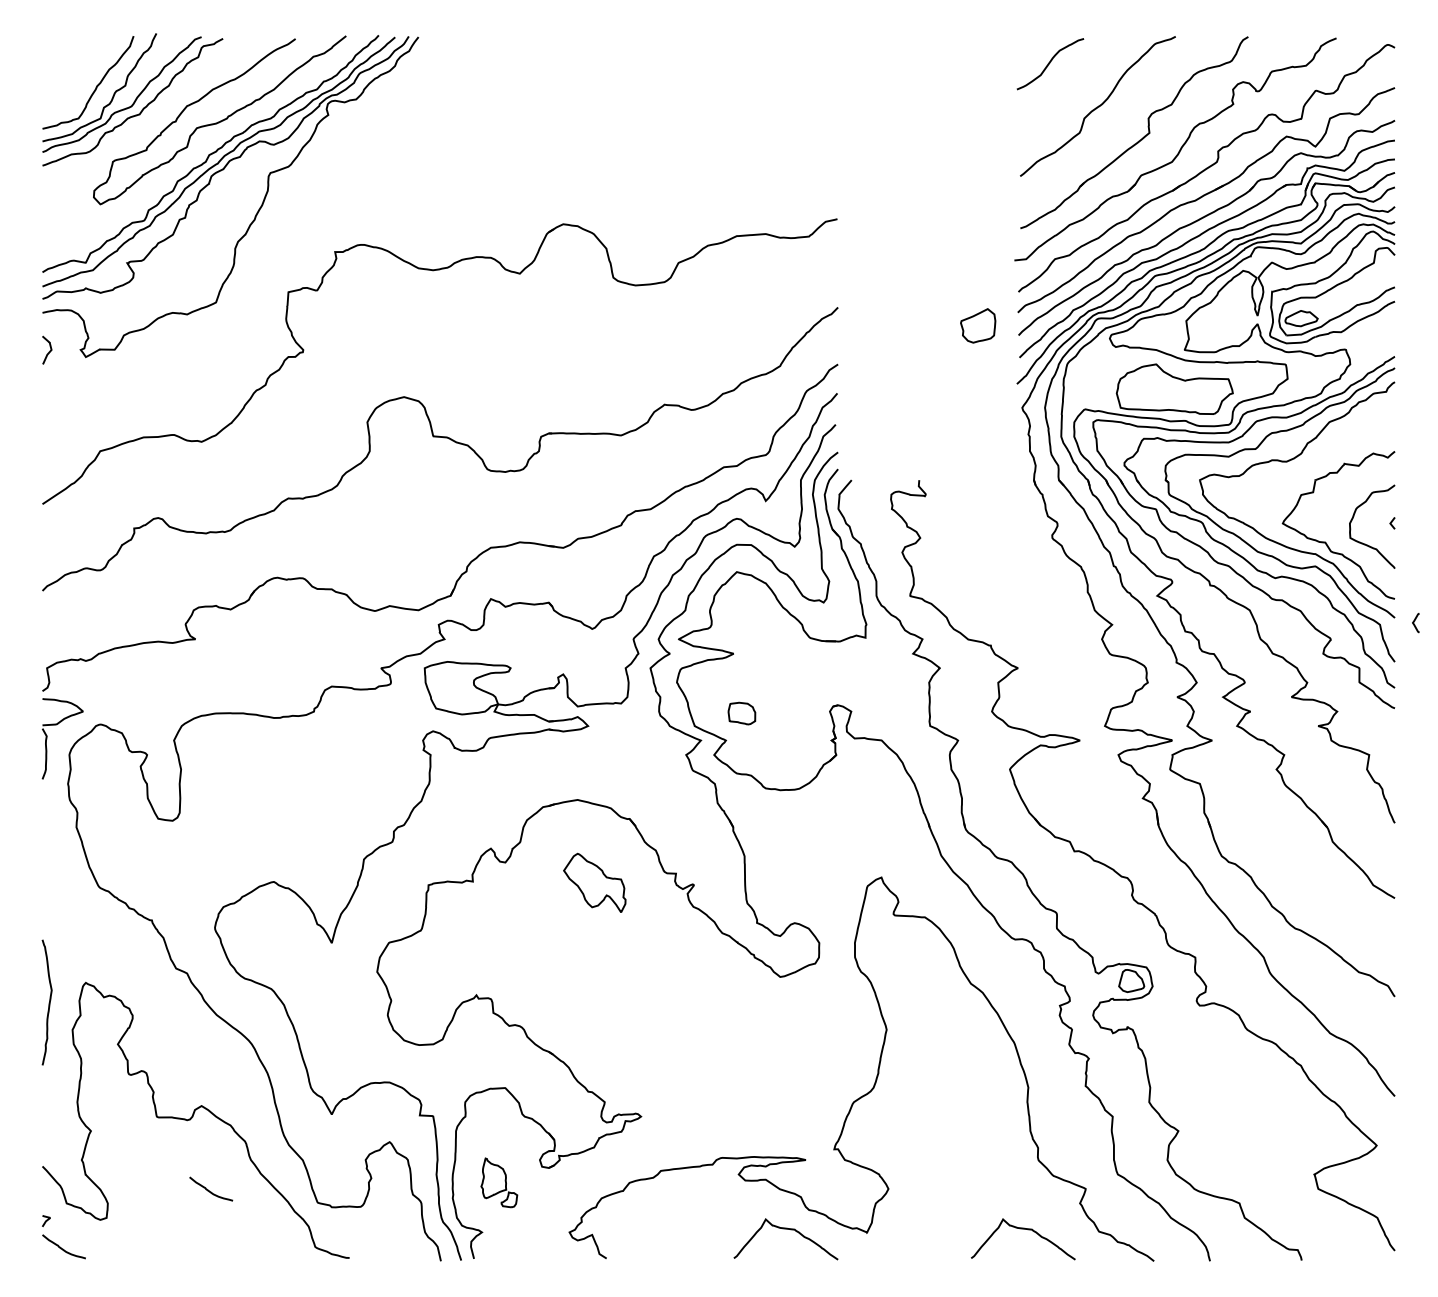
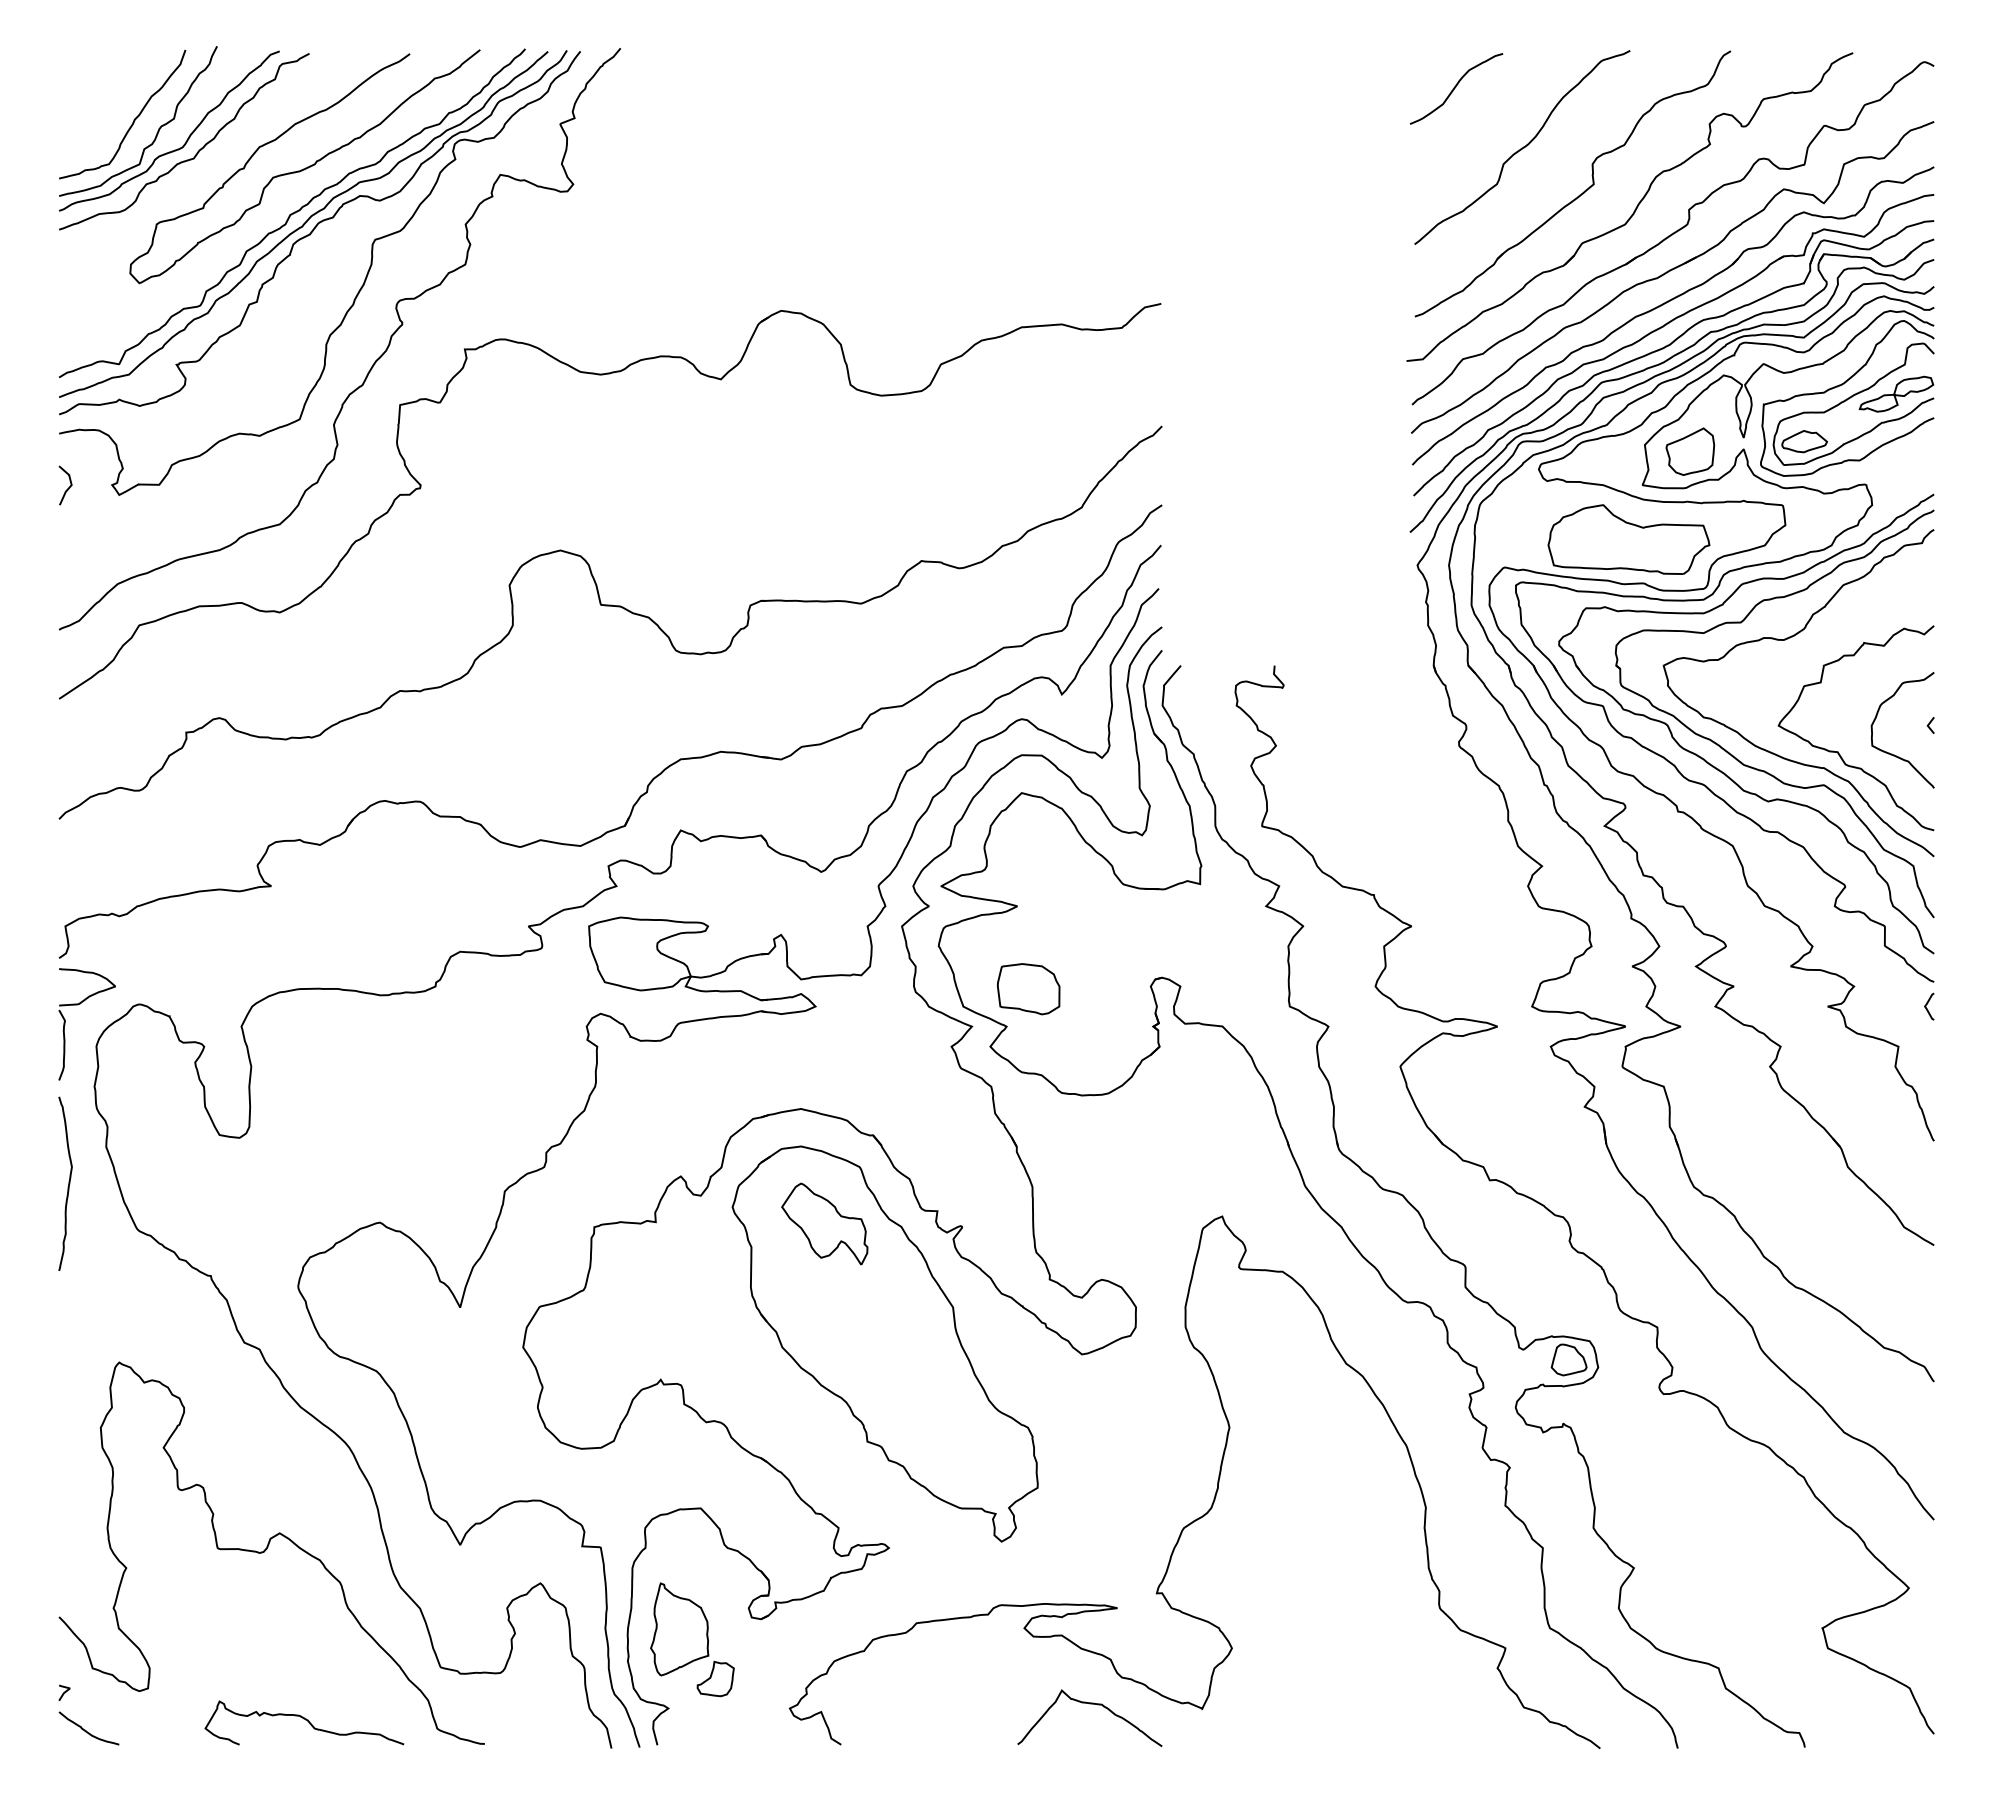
curve: (269, 260) -> (374, 361), added
part: (1367, 283) -> (1896, 393), added
part: (978, 325) -> (1690, 451), moved
curve: (1414, 621) -> (1927, 1004), moved
part: (741, 713) -> (1028, 989), size x1.67
part: (637, 969) -> (884, 1343), added
curve: (49, 1002) -> (68, 1183), moved
part: (499, 1182) -> (692, 1639), size x1.67
curve: (209, 1190) -> (290, 1650), removed
curve: (1023, 1229) -> (1418, 1704), removed
curve: (220, 1241) -> (305, 1720), added

